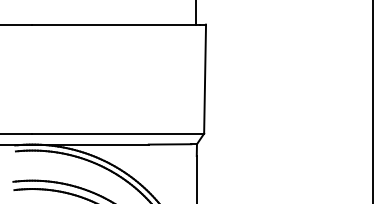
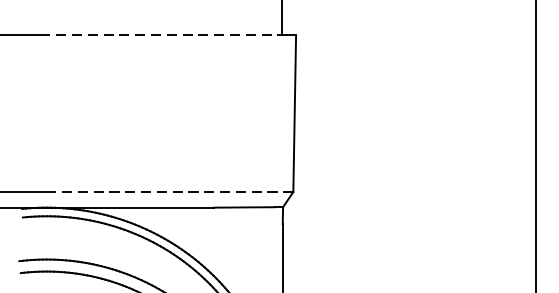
line: (116, 24) -> (167, 35), solid -> dashed
line: (118, 133) -> (170, 191), solid -> dashed

